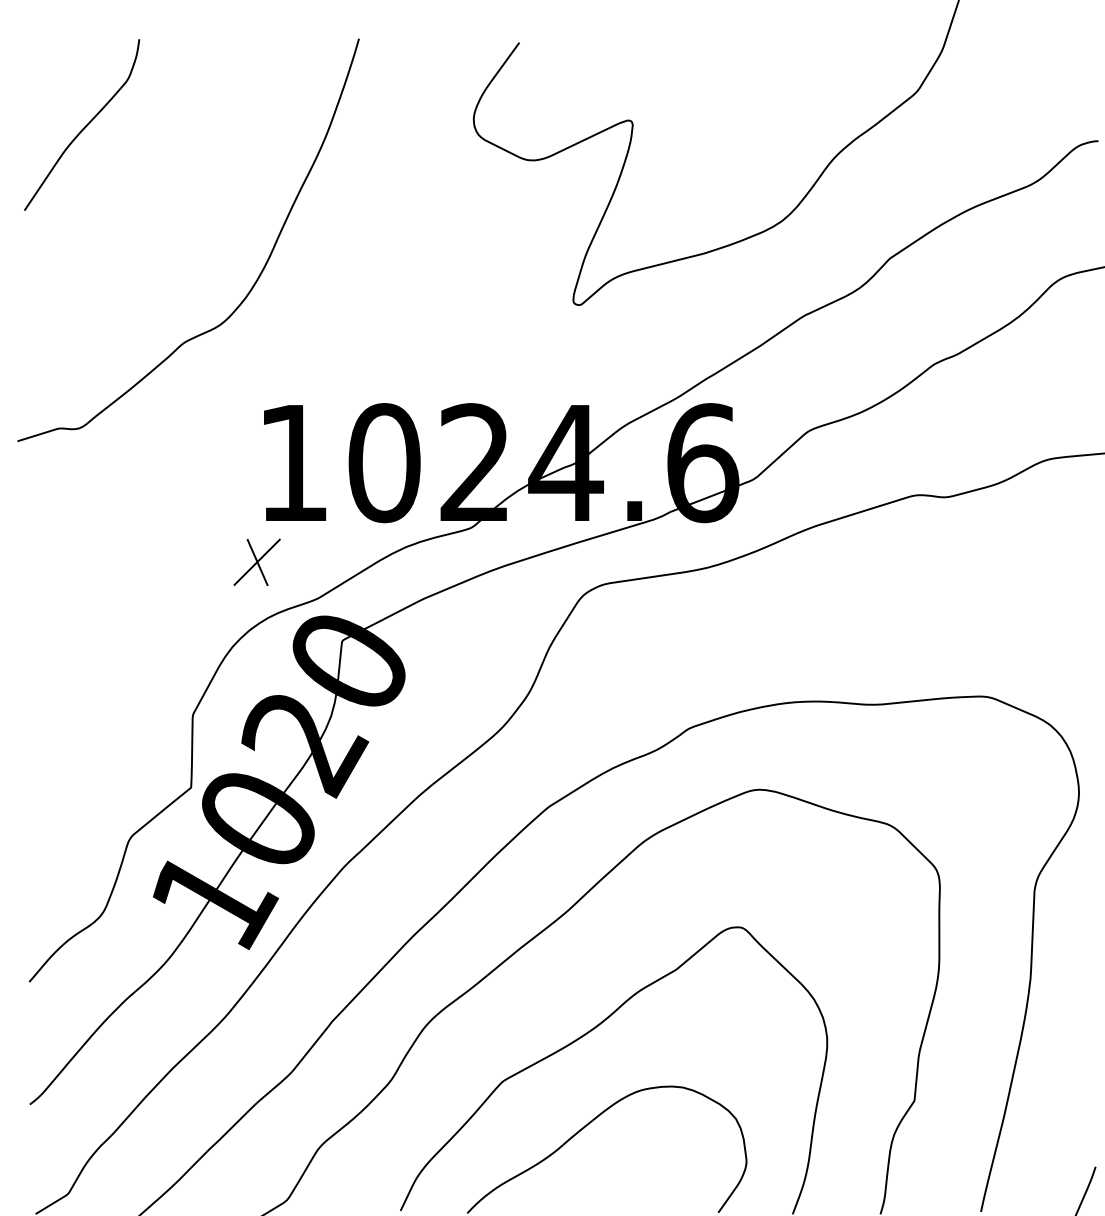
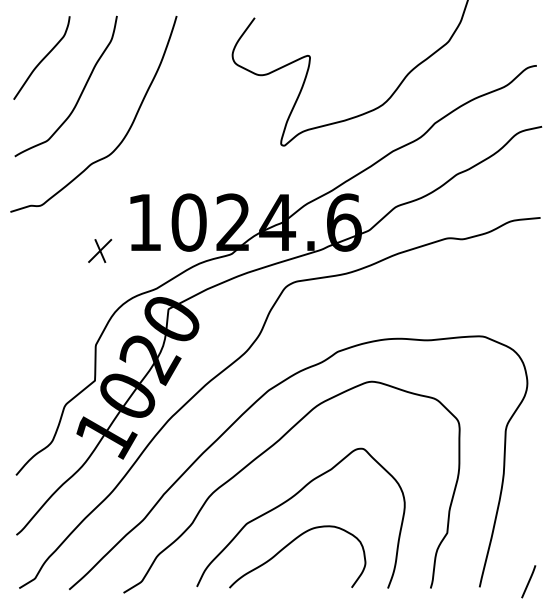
curve: (161, 197) -> (80, 93), added
part: (257, 561) -> (100, 250), moved

